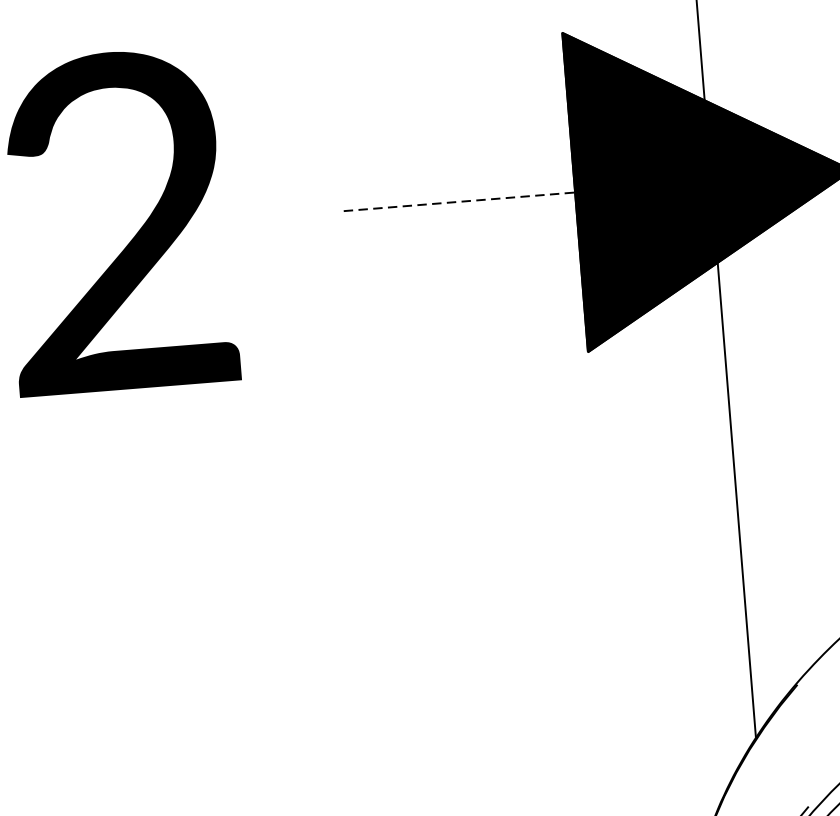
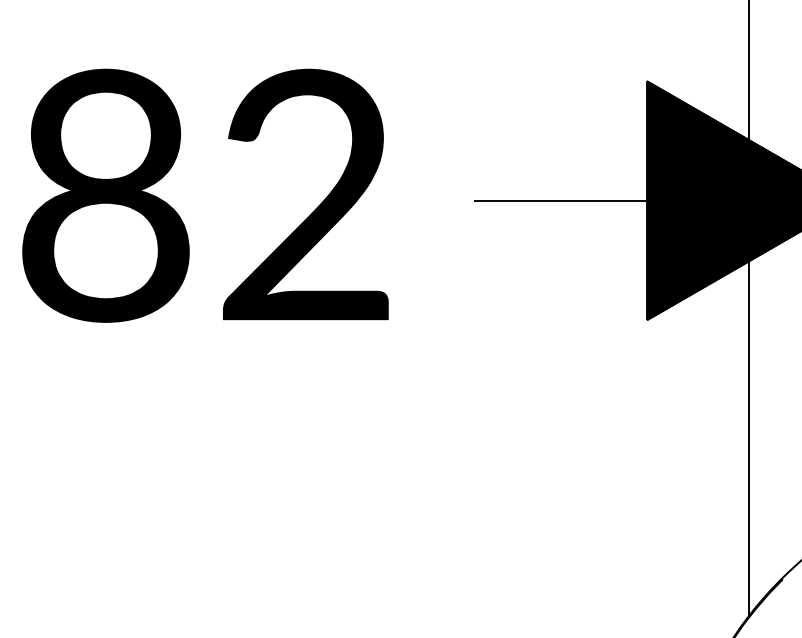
line: (460, 201) -> (561, 200), dashed -> solid

